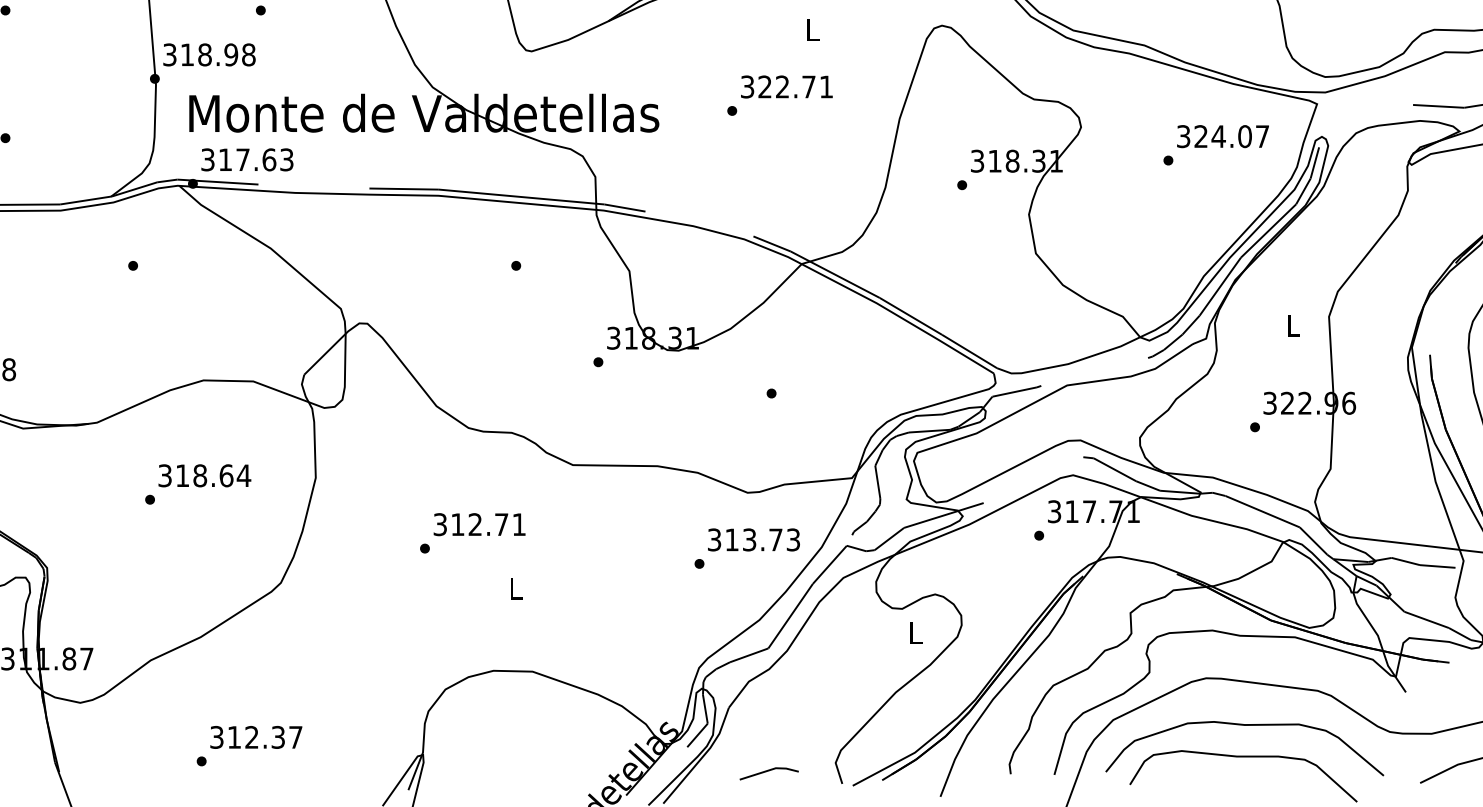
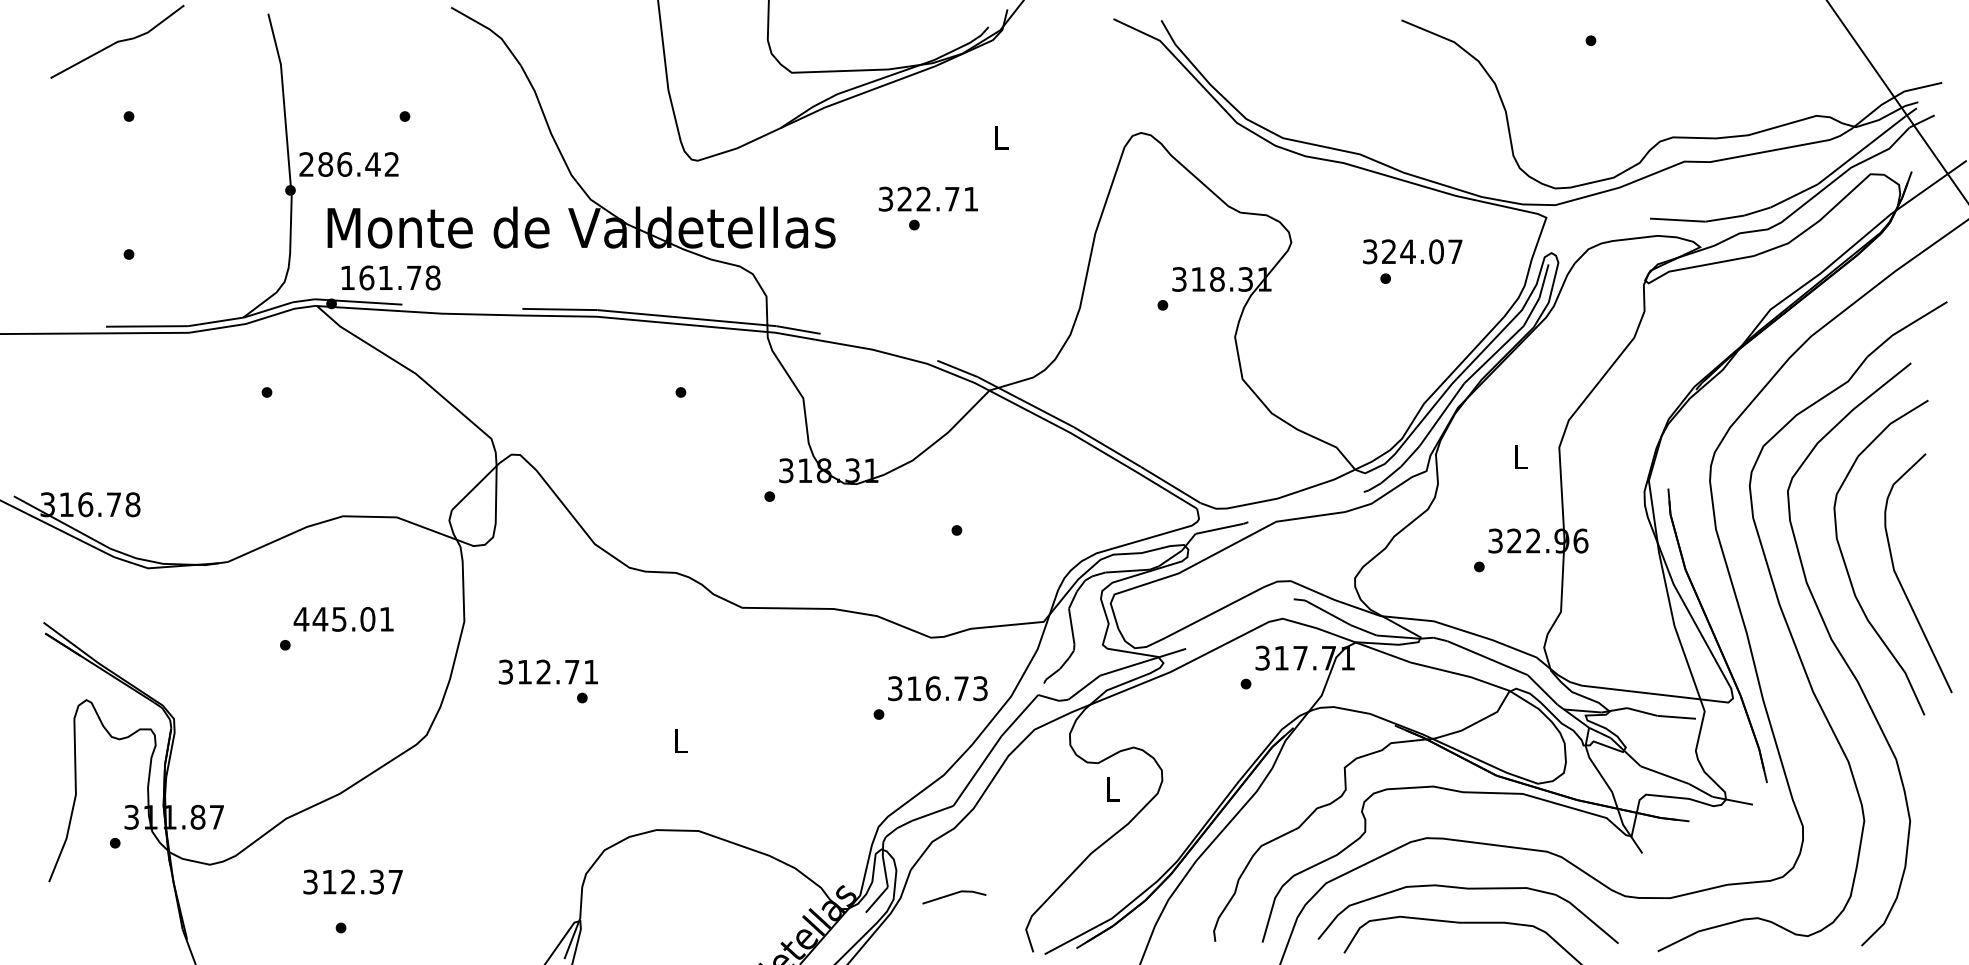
text: (209, 54) -> (349, 164), 318.98 -> 286.42
text: (786, 86) -> (927, 198), moved
text: (1222, 136) -> (1412, 251), moved
text: (247, 159) -> (390, 277), 317.63 -> 161.78
text: (203, 475) -> (343, 618), 318.64 -> 445.01
text: (478, 524) -> (547, 671), moved
text: (749, 539) -> (932, 688), 313.73 -> 316.73
text: (255, 736) -> (352, 881), moved
line: (767, 772) -> (952, 895), moved

